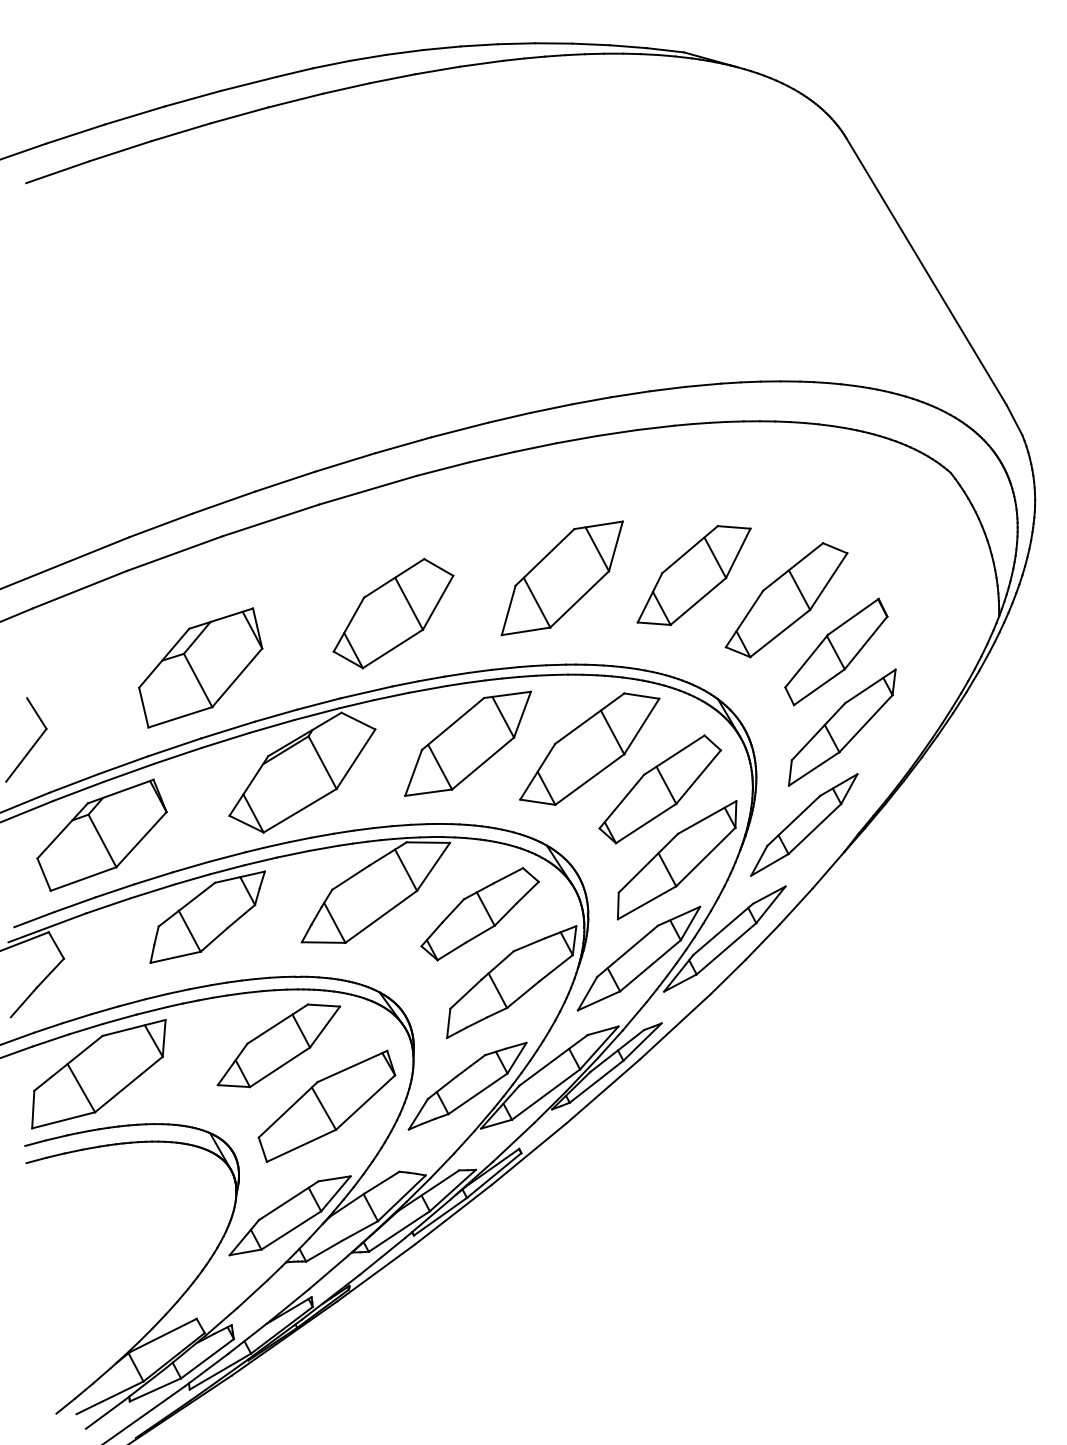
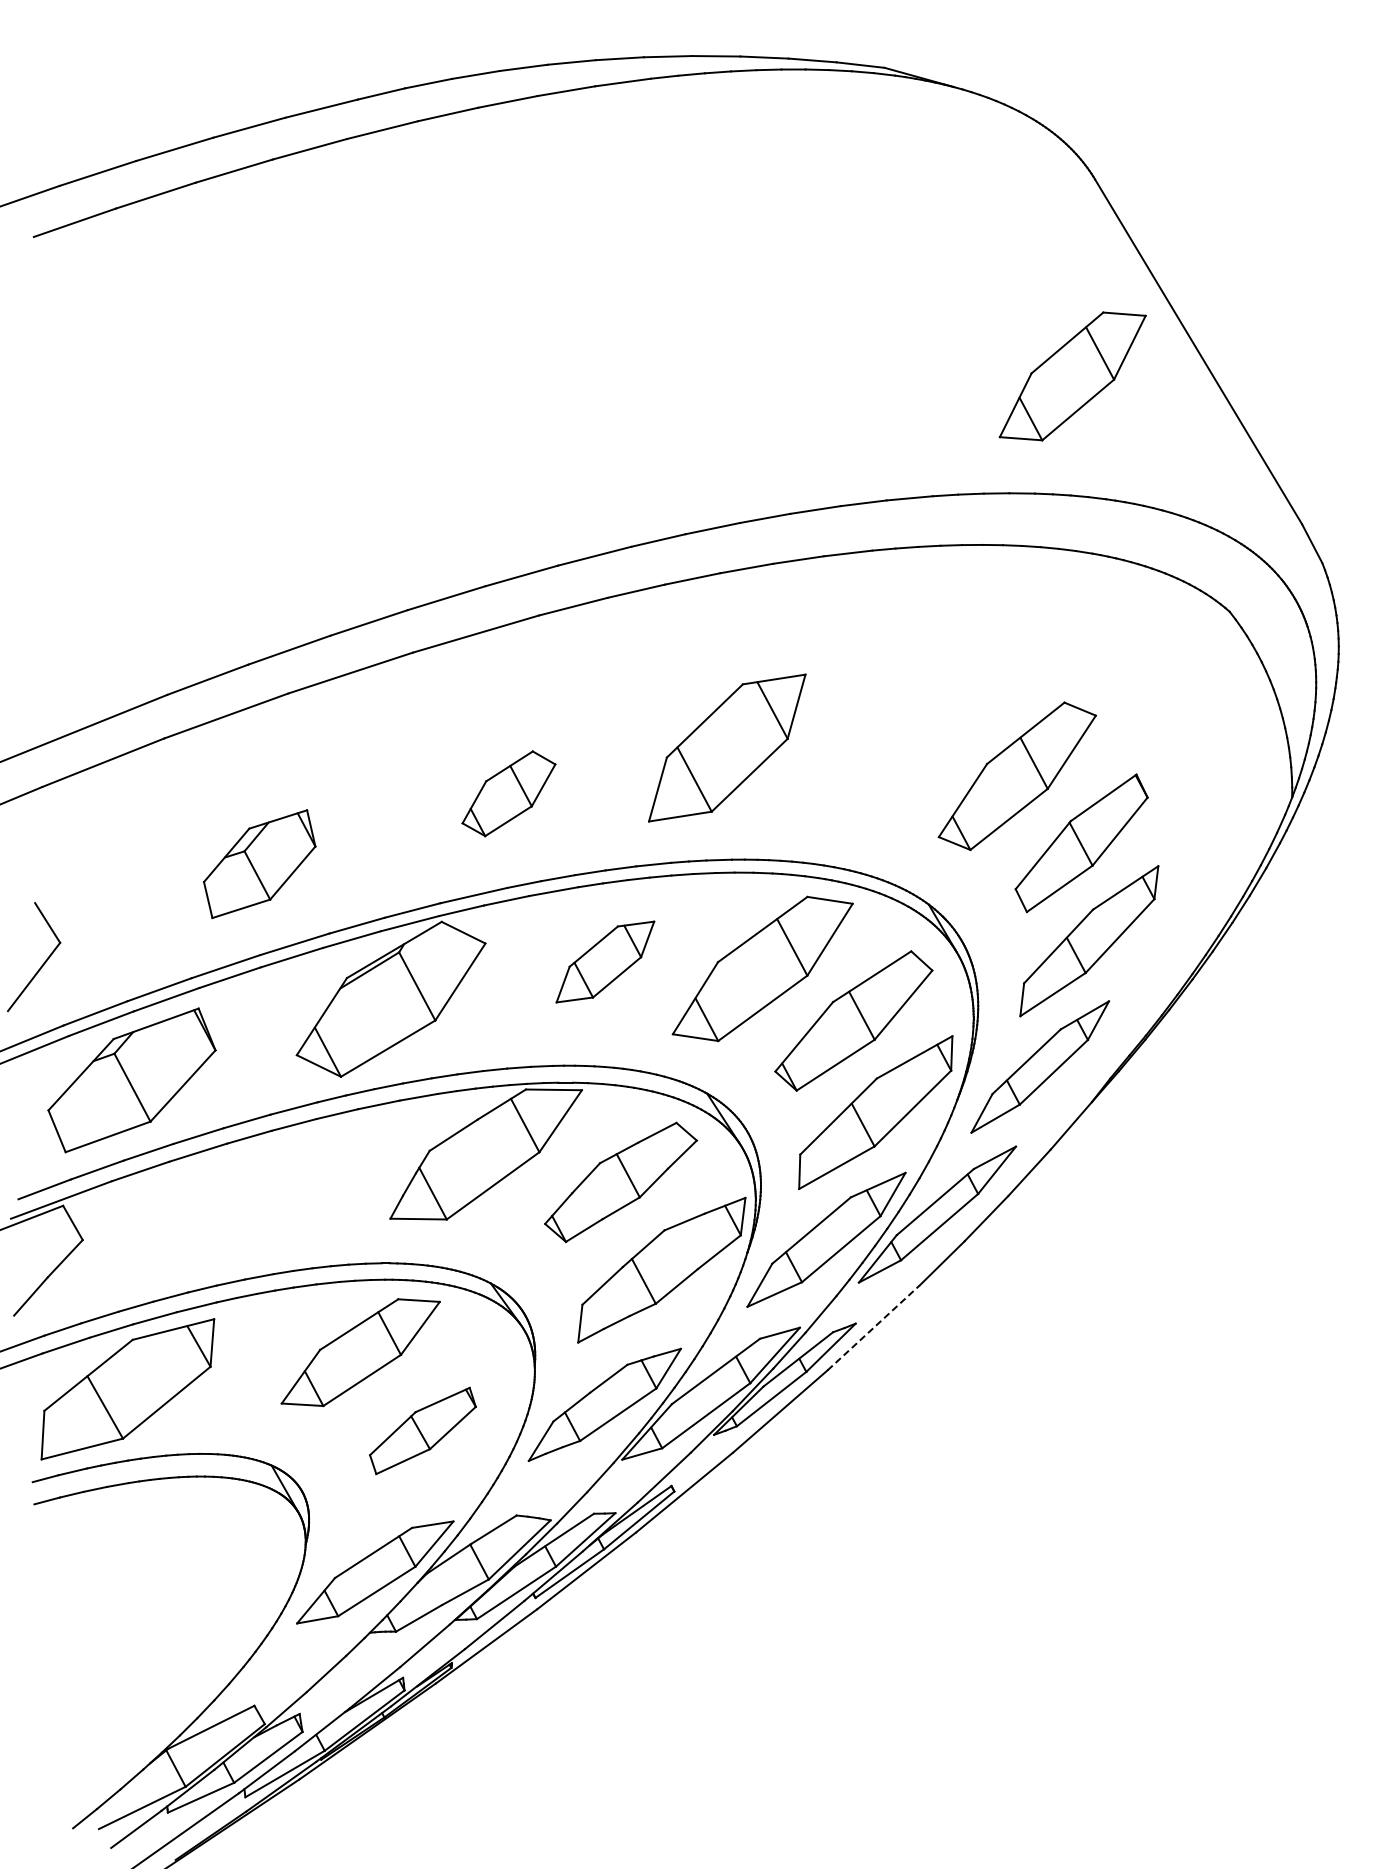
part: (693, 575) -> (1072, 376), moved
part: (393, 613) -> (508, 793), size x0.6
part: (200, 668) -> (259, 864), size x0.7
part: (468, 743) -> (605, 961), size x0.6
part: (207, 917) -> (268, 1186), removed
line: (675, 1026) -> (873, 1327), solid -> dashed
part: (326, 1106) -> (422, 1430), size x0.6

